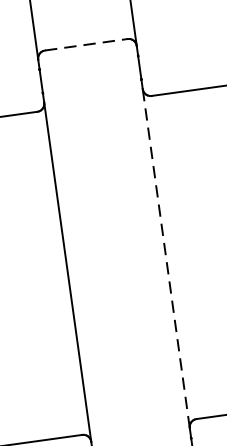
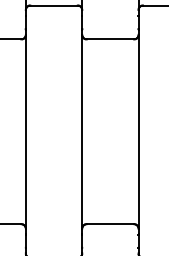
line: (87, 44) -> (54, 5), dashed -> solid
line: (166, 258) -> (82, 131), dashed -> solid

